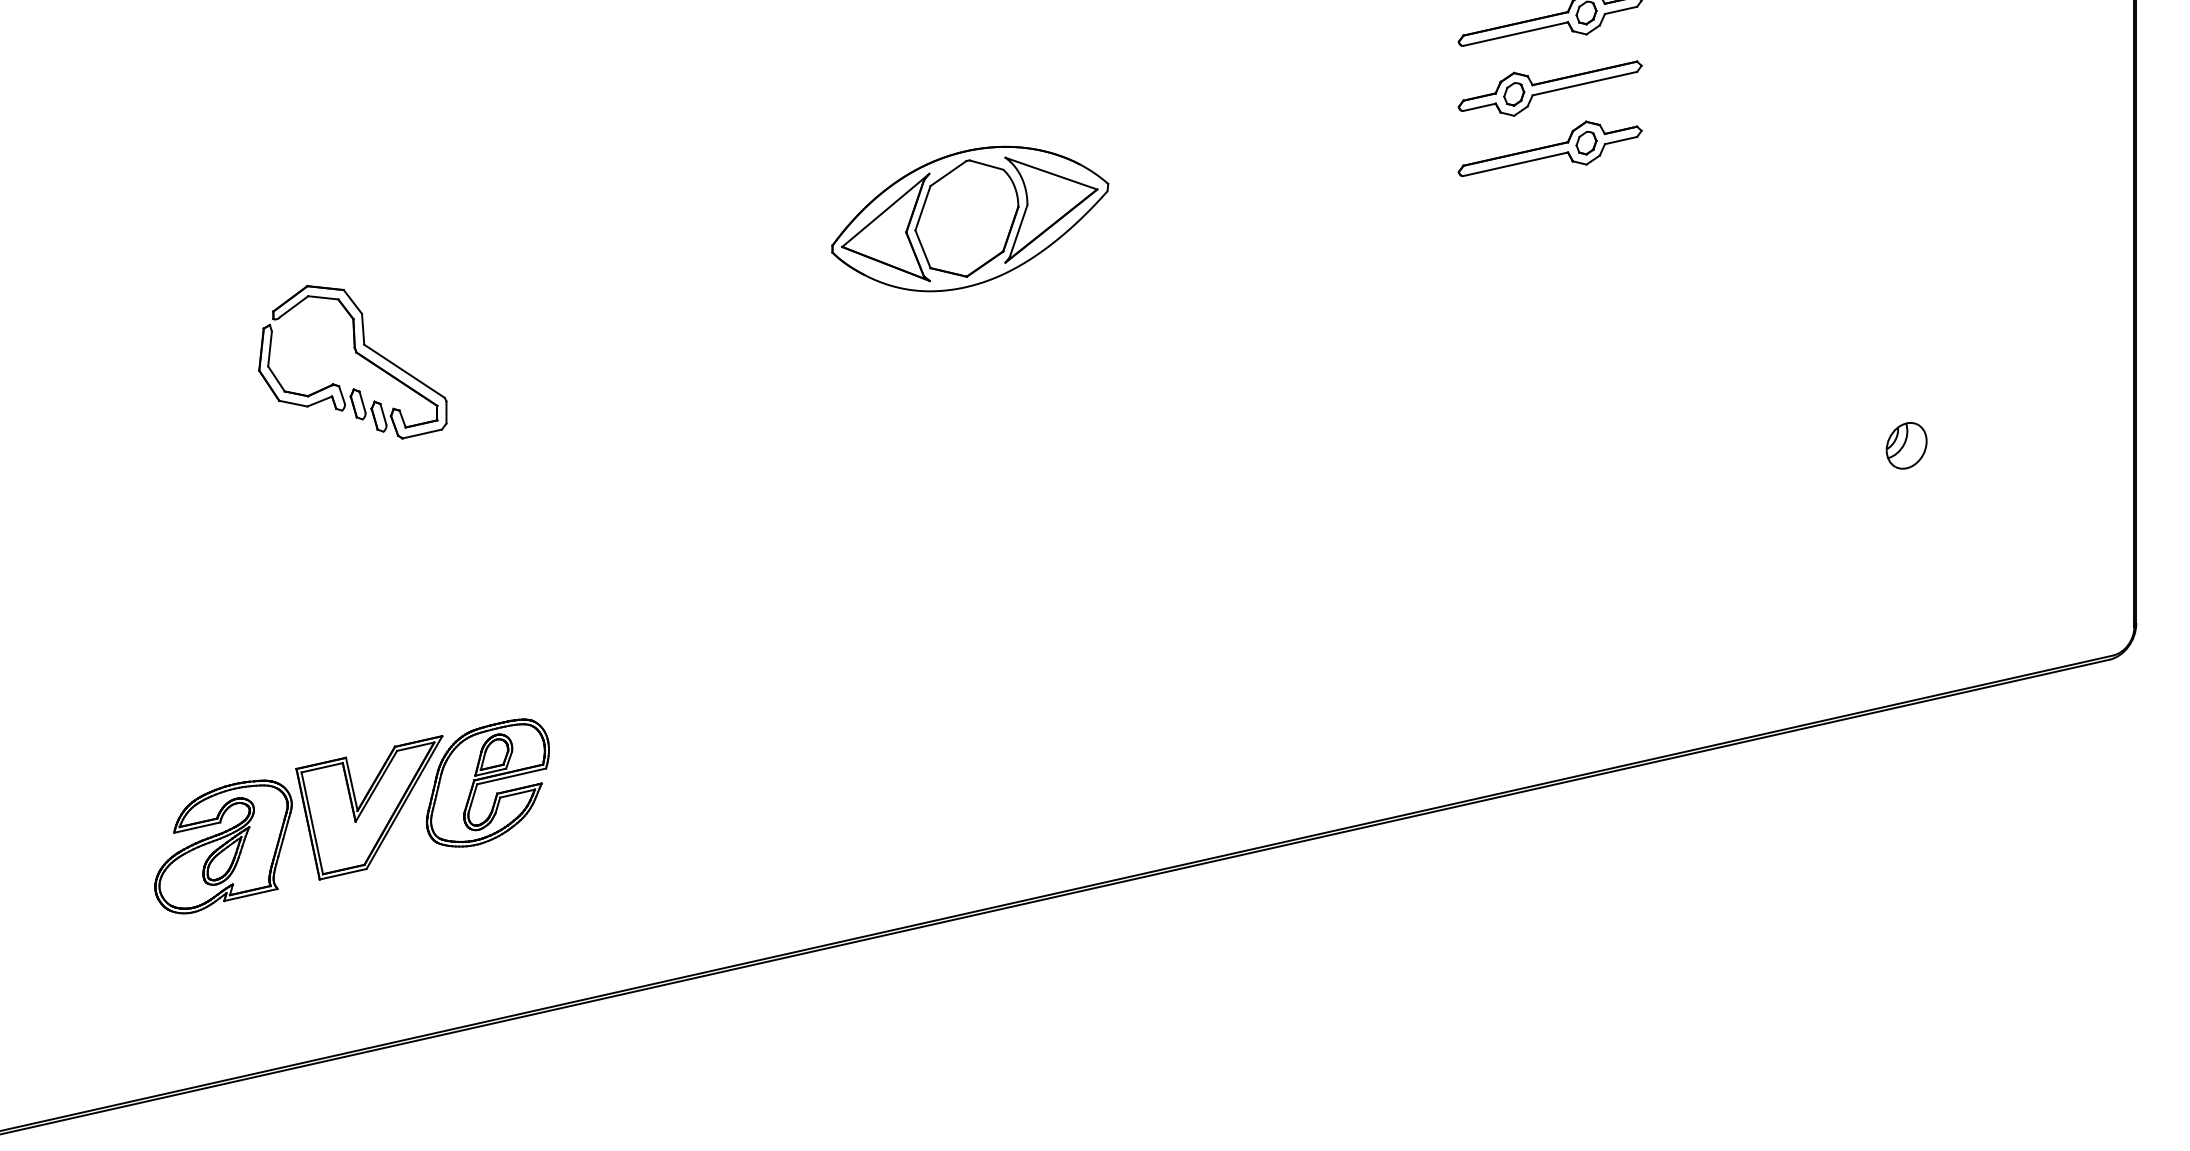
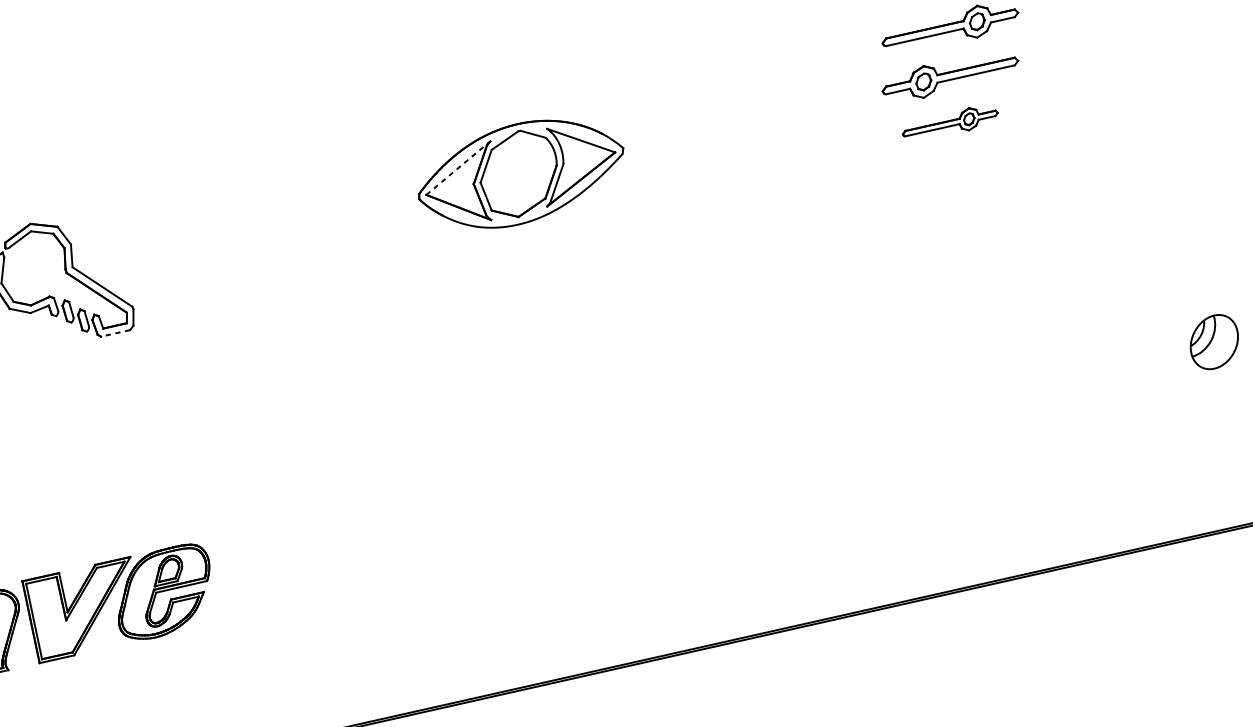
part: (1549, 148) -> (949, 122), size x0.7
line: (885, 210) -> (458, 167), solid -> dashed
line: (421, 434) -> (114, 333), solid -> dashed
part: (1906, 445) -> (1214, 341), size x1.6

